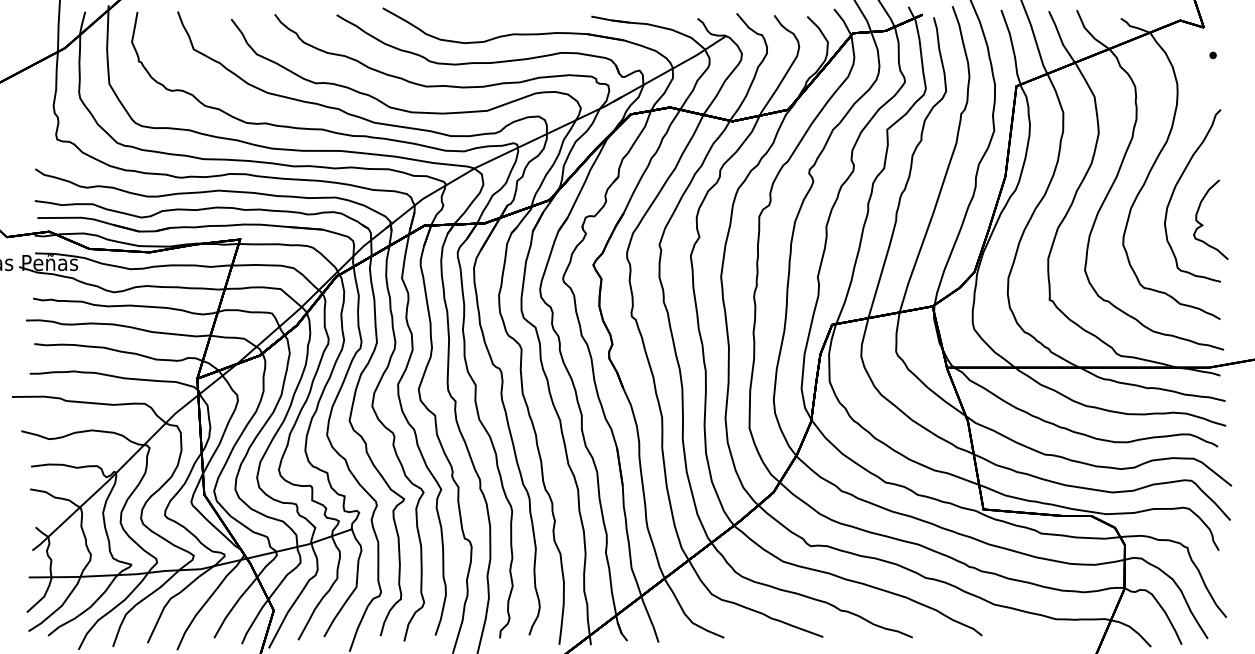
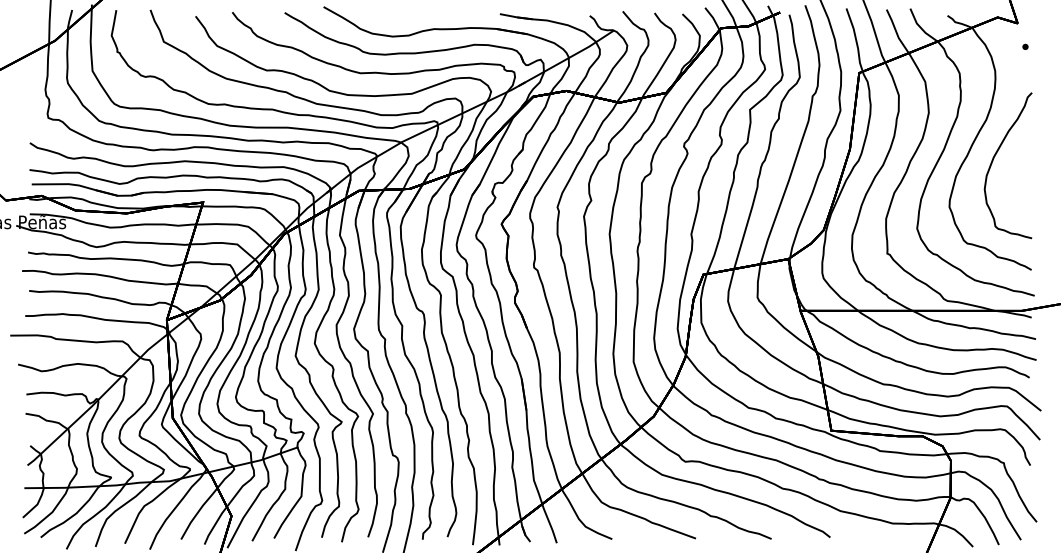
curve: (1203, 225) -> (1017, 190), removed

